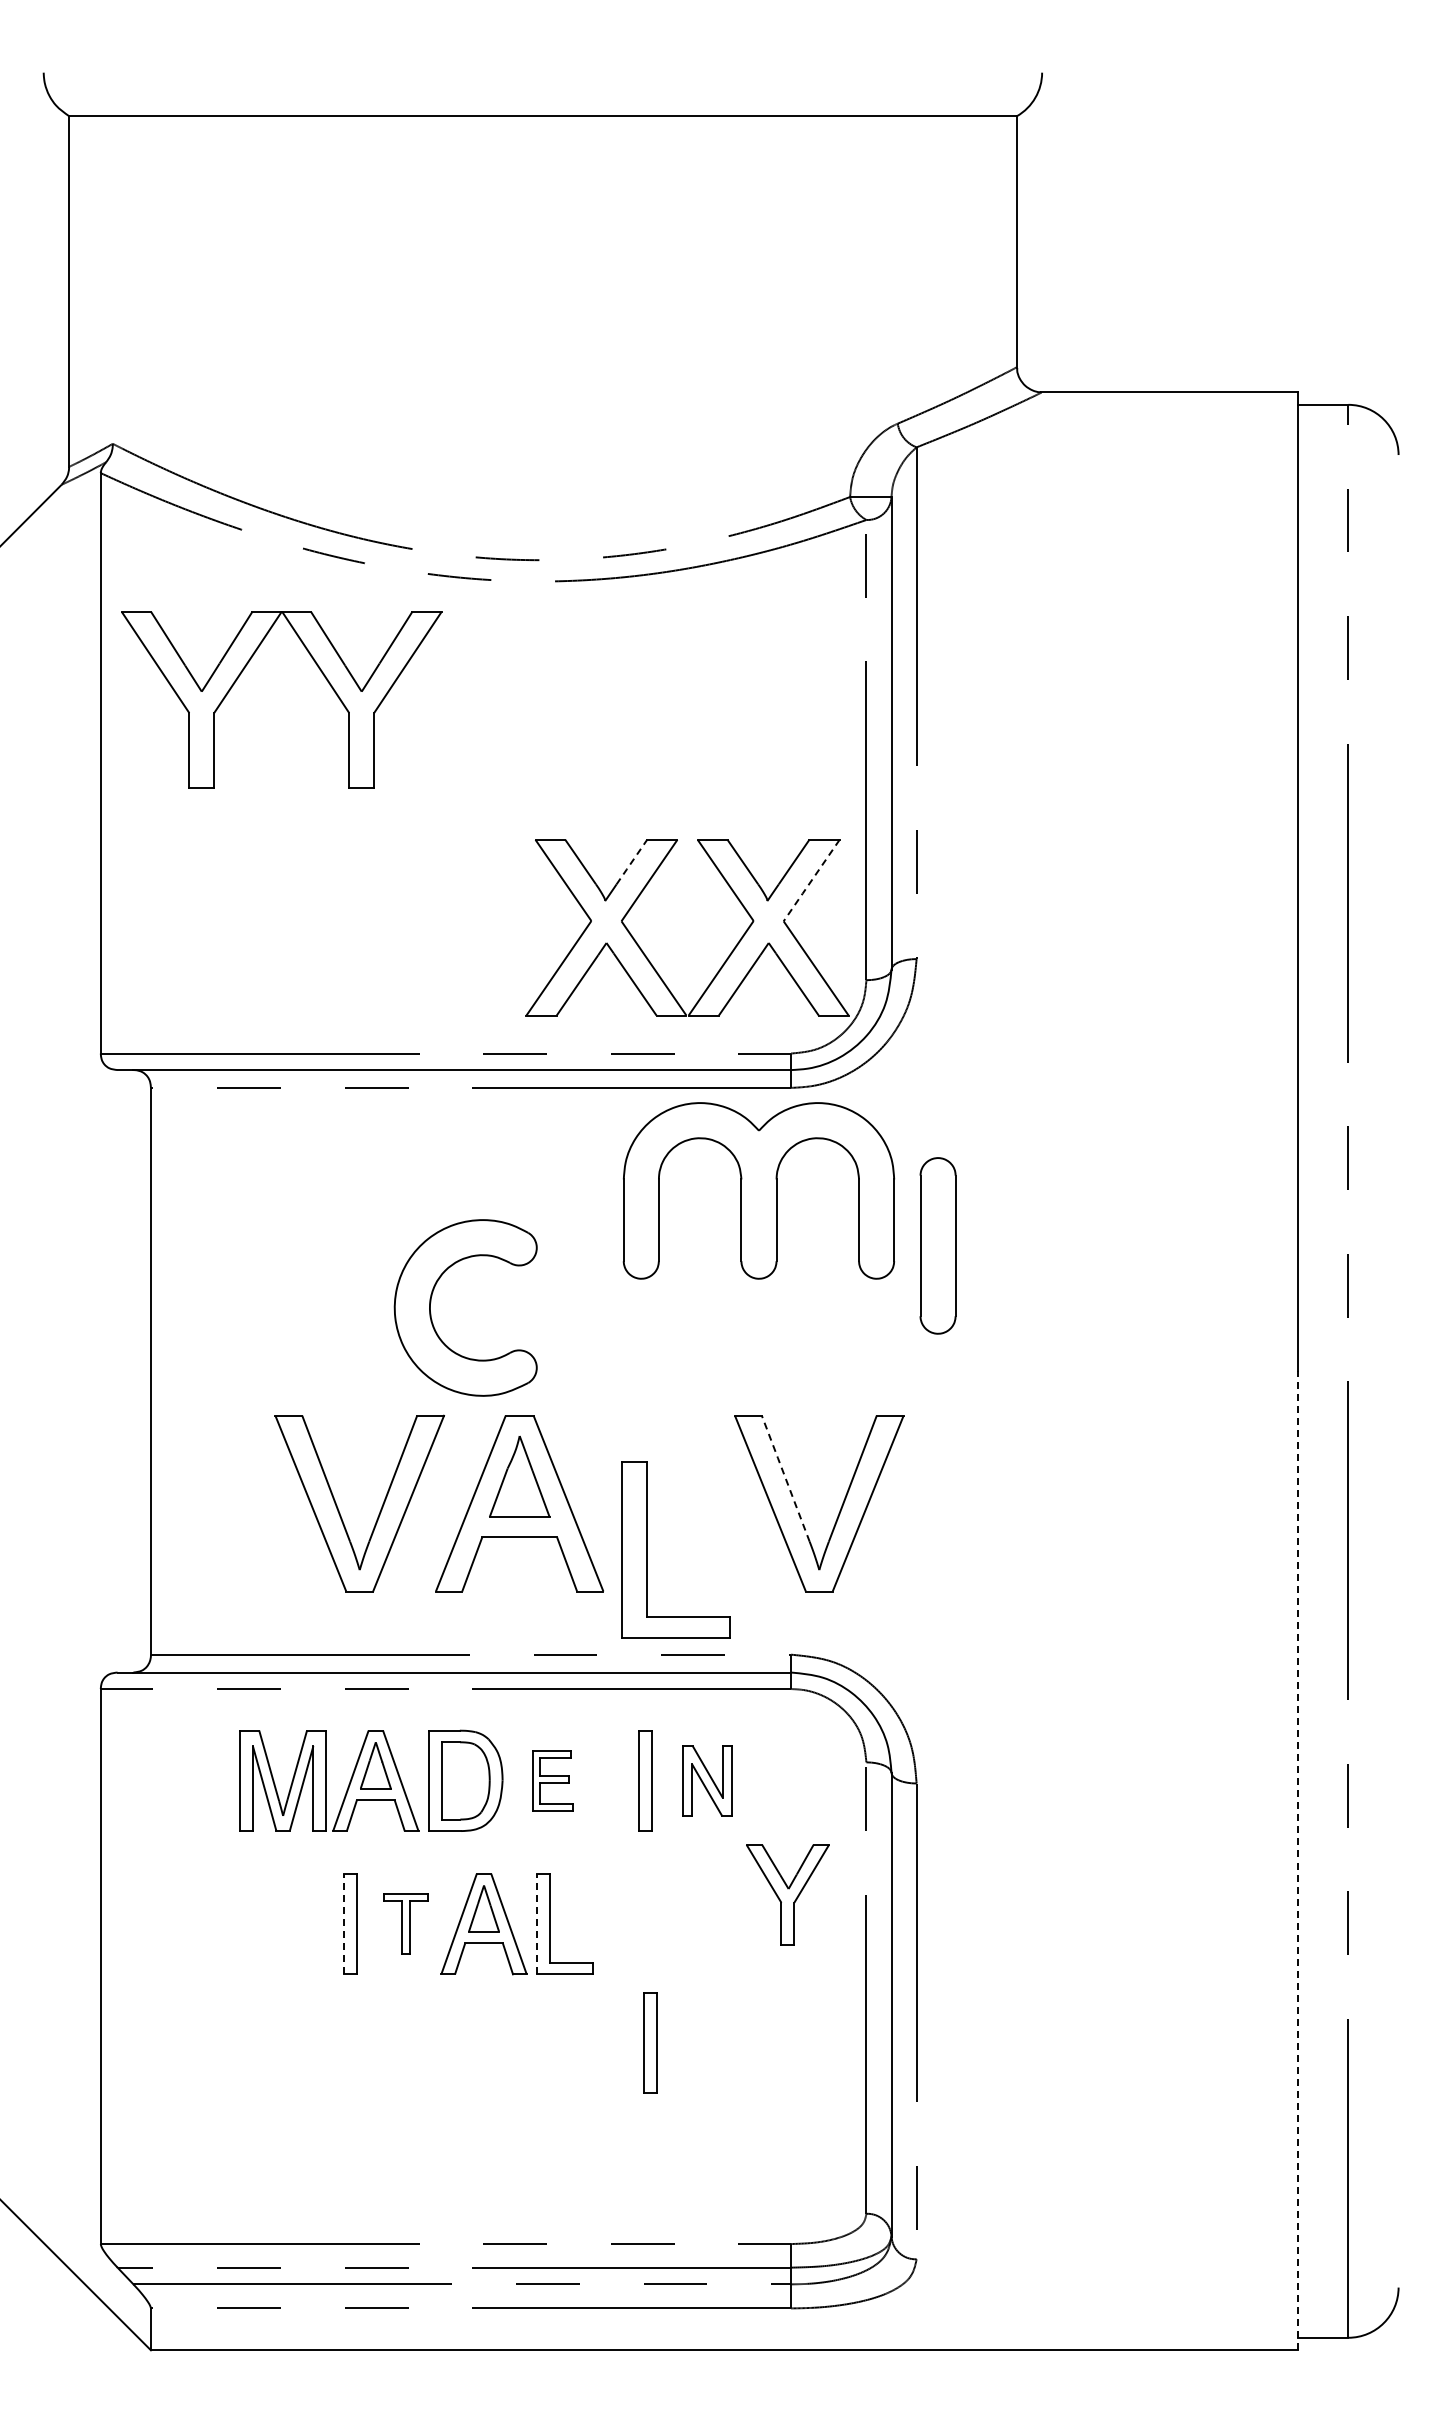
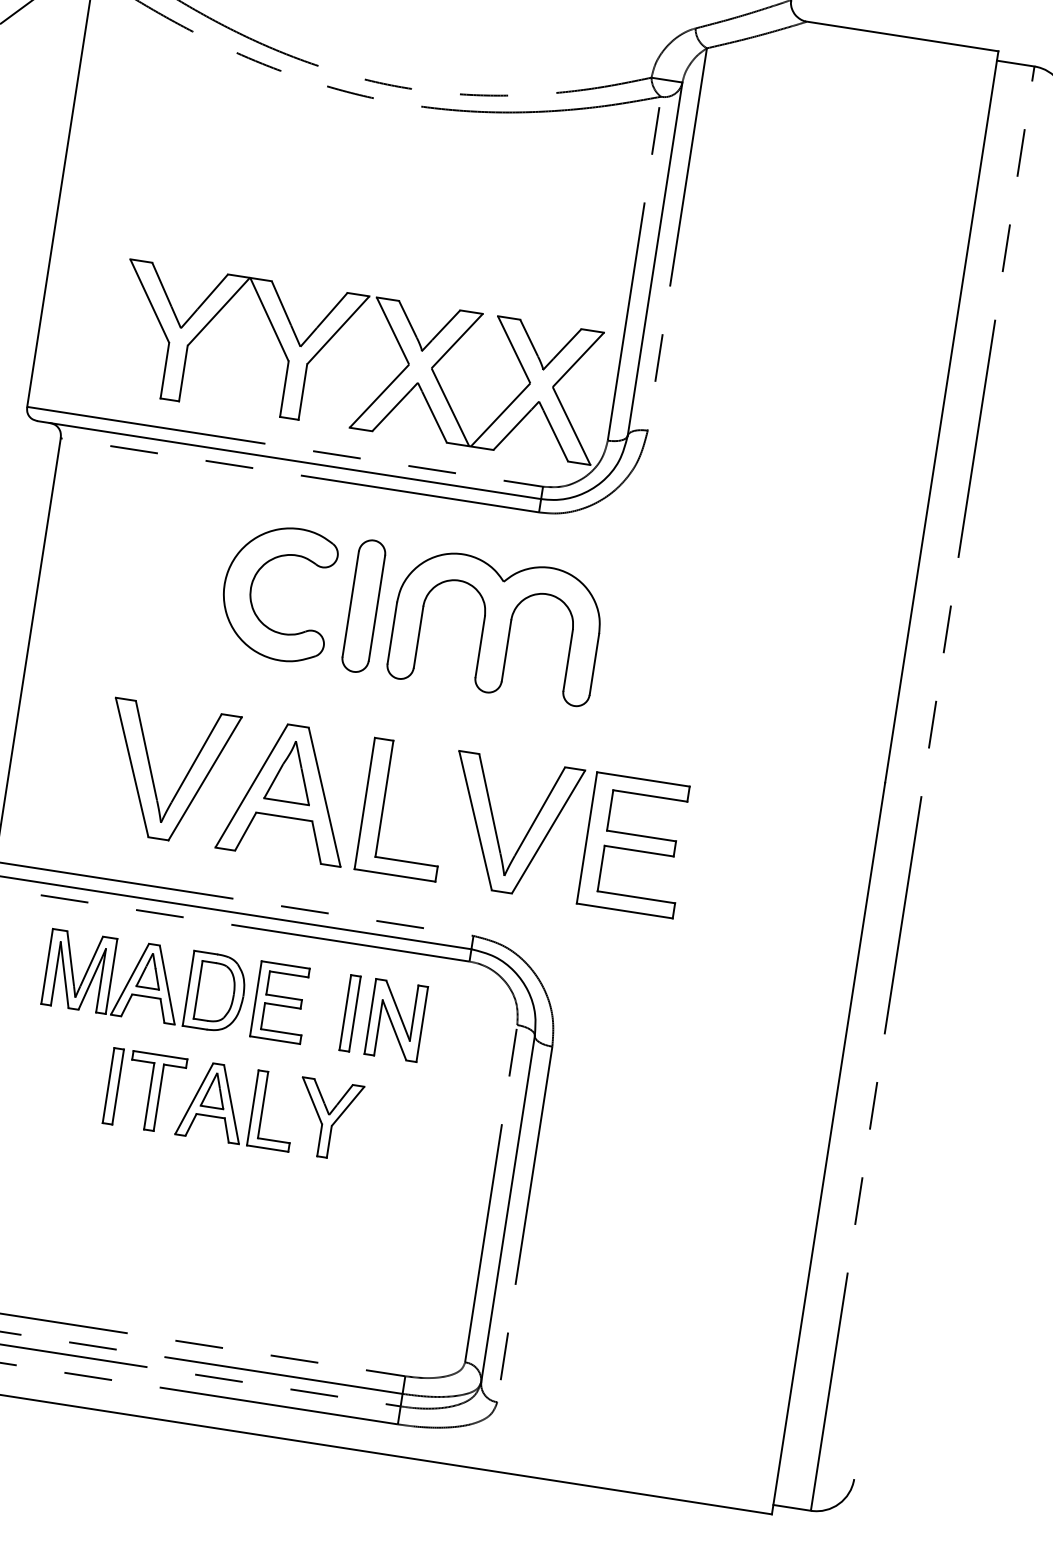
part: (241, 674) -> (212, 320), moved
line: (631, 861) -> (446, 324), dashed -> solid
line: (811, 880) -> (578, 359), dashed -> solid
part: (758, 1190) -> (496, 626), moved
part: (937, 1245) -> (363, 605), moved
part: (431, 1302) -> (252, 584), moved
line: (785, 1478) -> (489, 803), dashed -> solid
part: (983, 1503) -> (634, 845), added
part: (647, 1549) -> (383, 806), moved
part: (552, 1780) -> (280, 1002), size x1.67
part: (707, 1780) -> (396, 1020), size x1.43
line: (1298, 1860) -> (828, 1148), dashed -> solid
part: (787, 1894) -> (327, 1119), moved
line: (344, 1923) -> (108, 1085), dashed -> solid
part: (405, 1923) -> (154, 1092), size x1.67
line: (537, 1923) -> (252, 1107), dashed -> solid
part: (650, 2042) -> (323, 1209), removed

